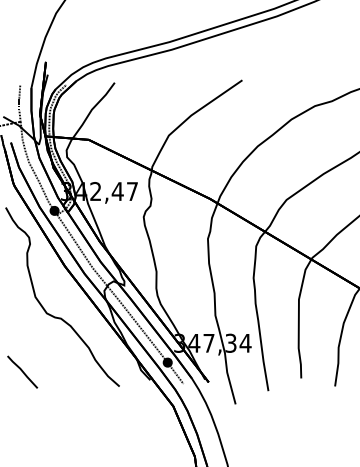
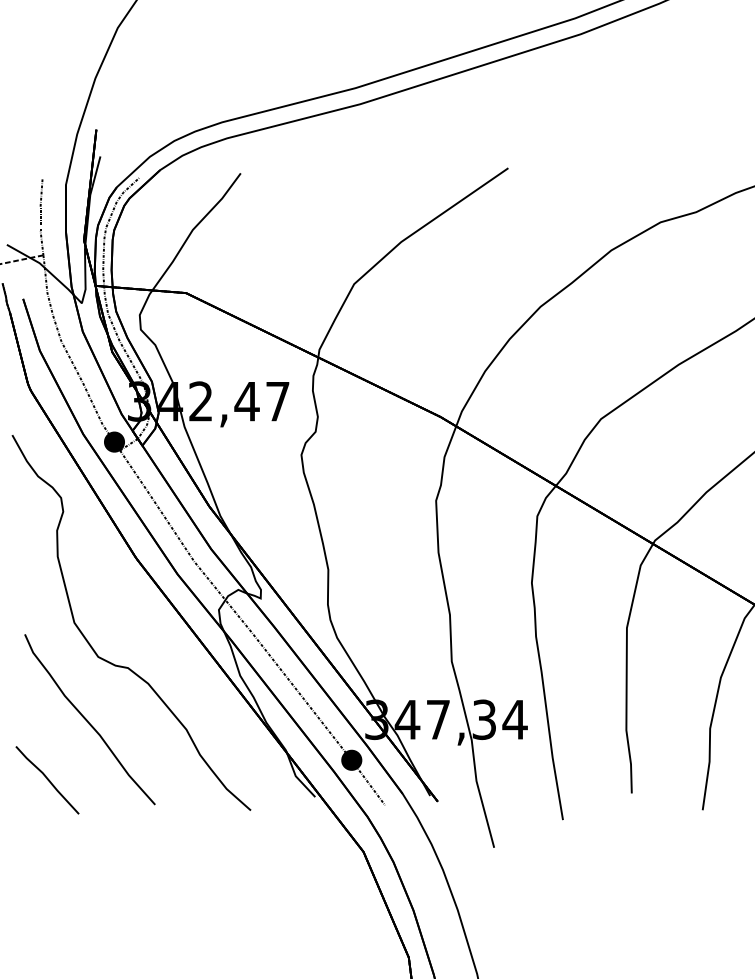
part: (42, 343) -> (89, 720), added

